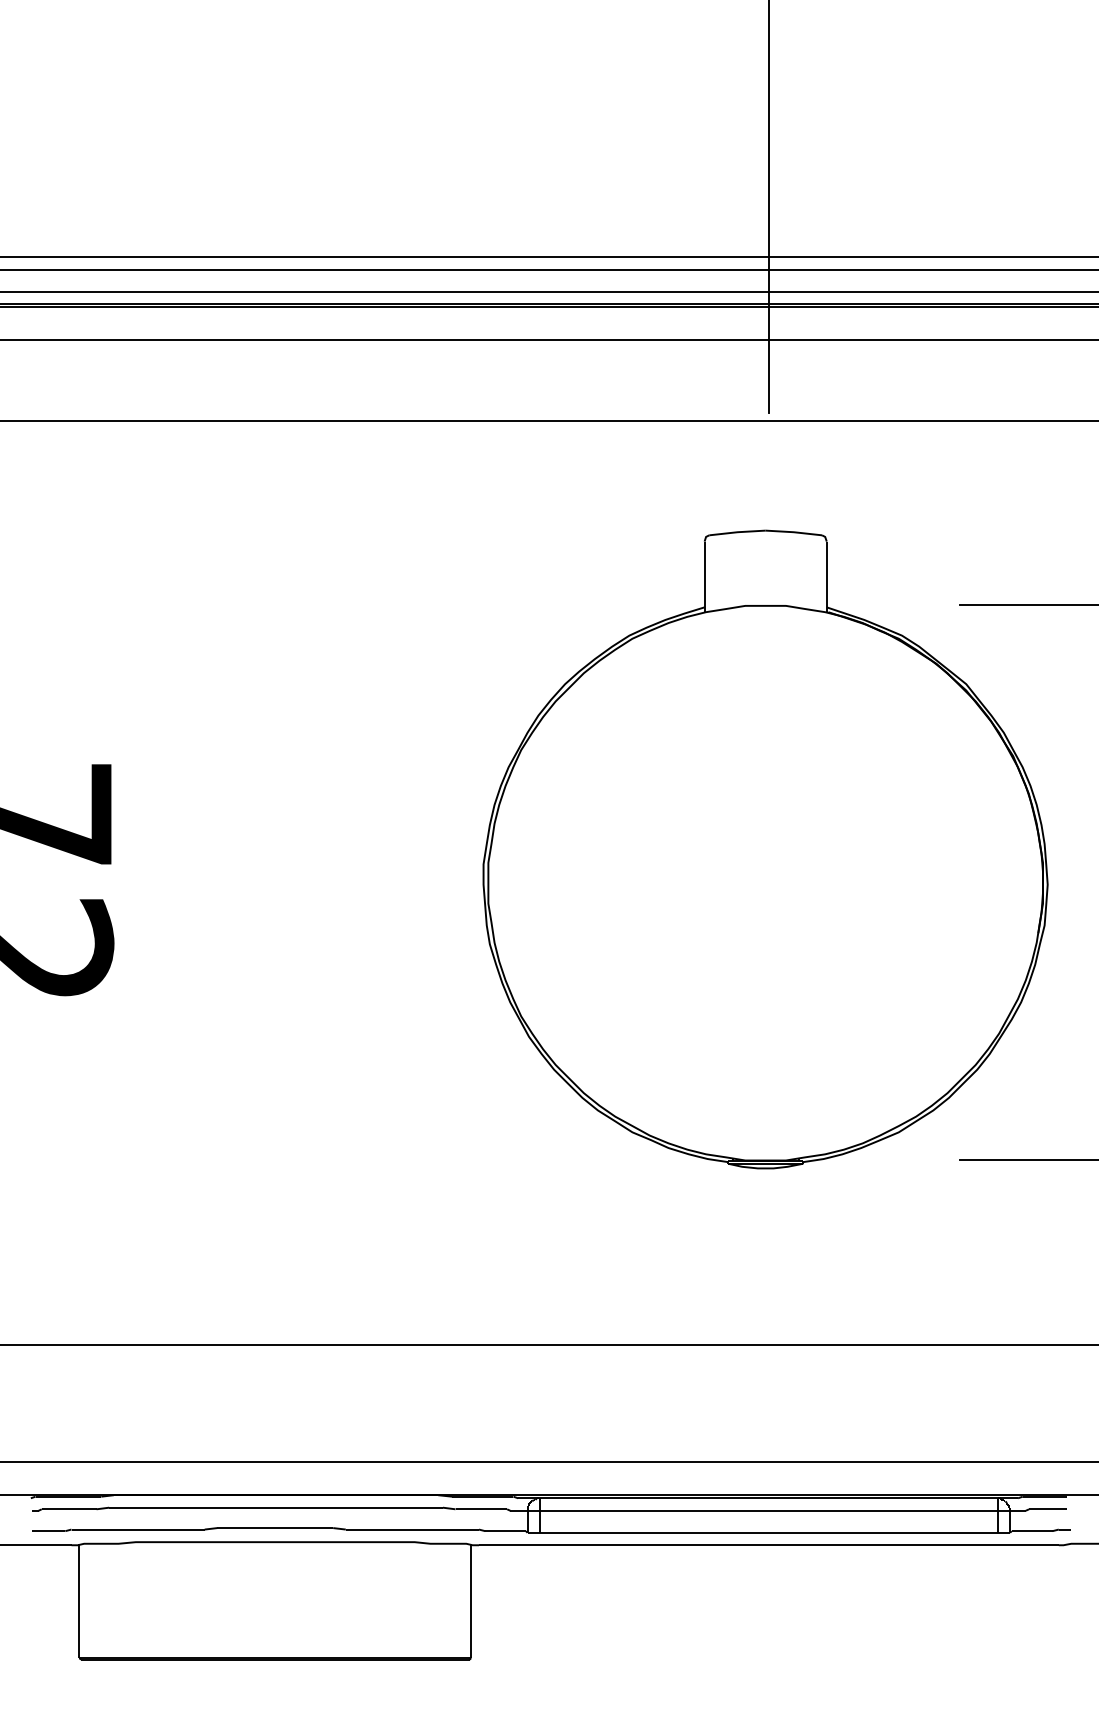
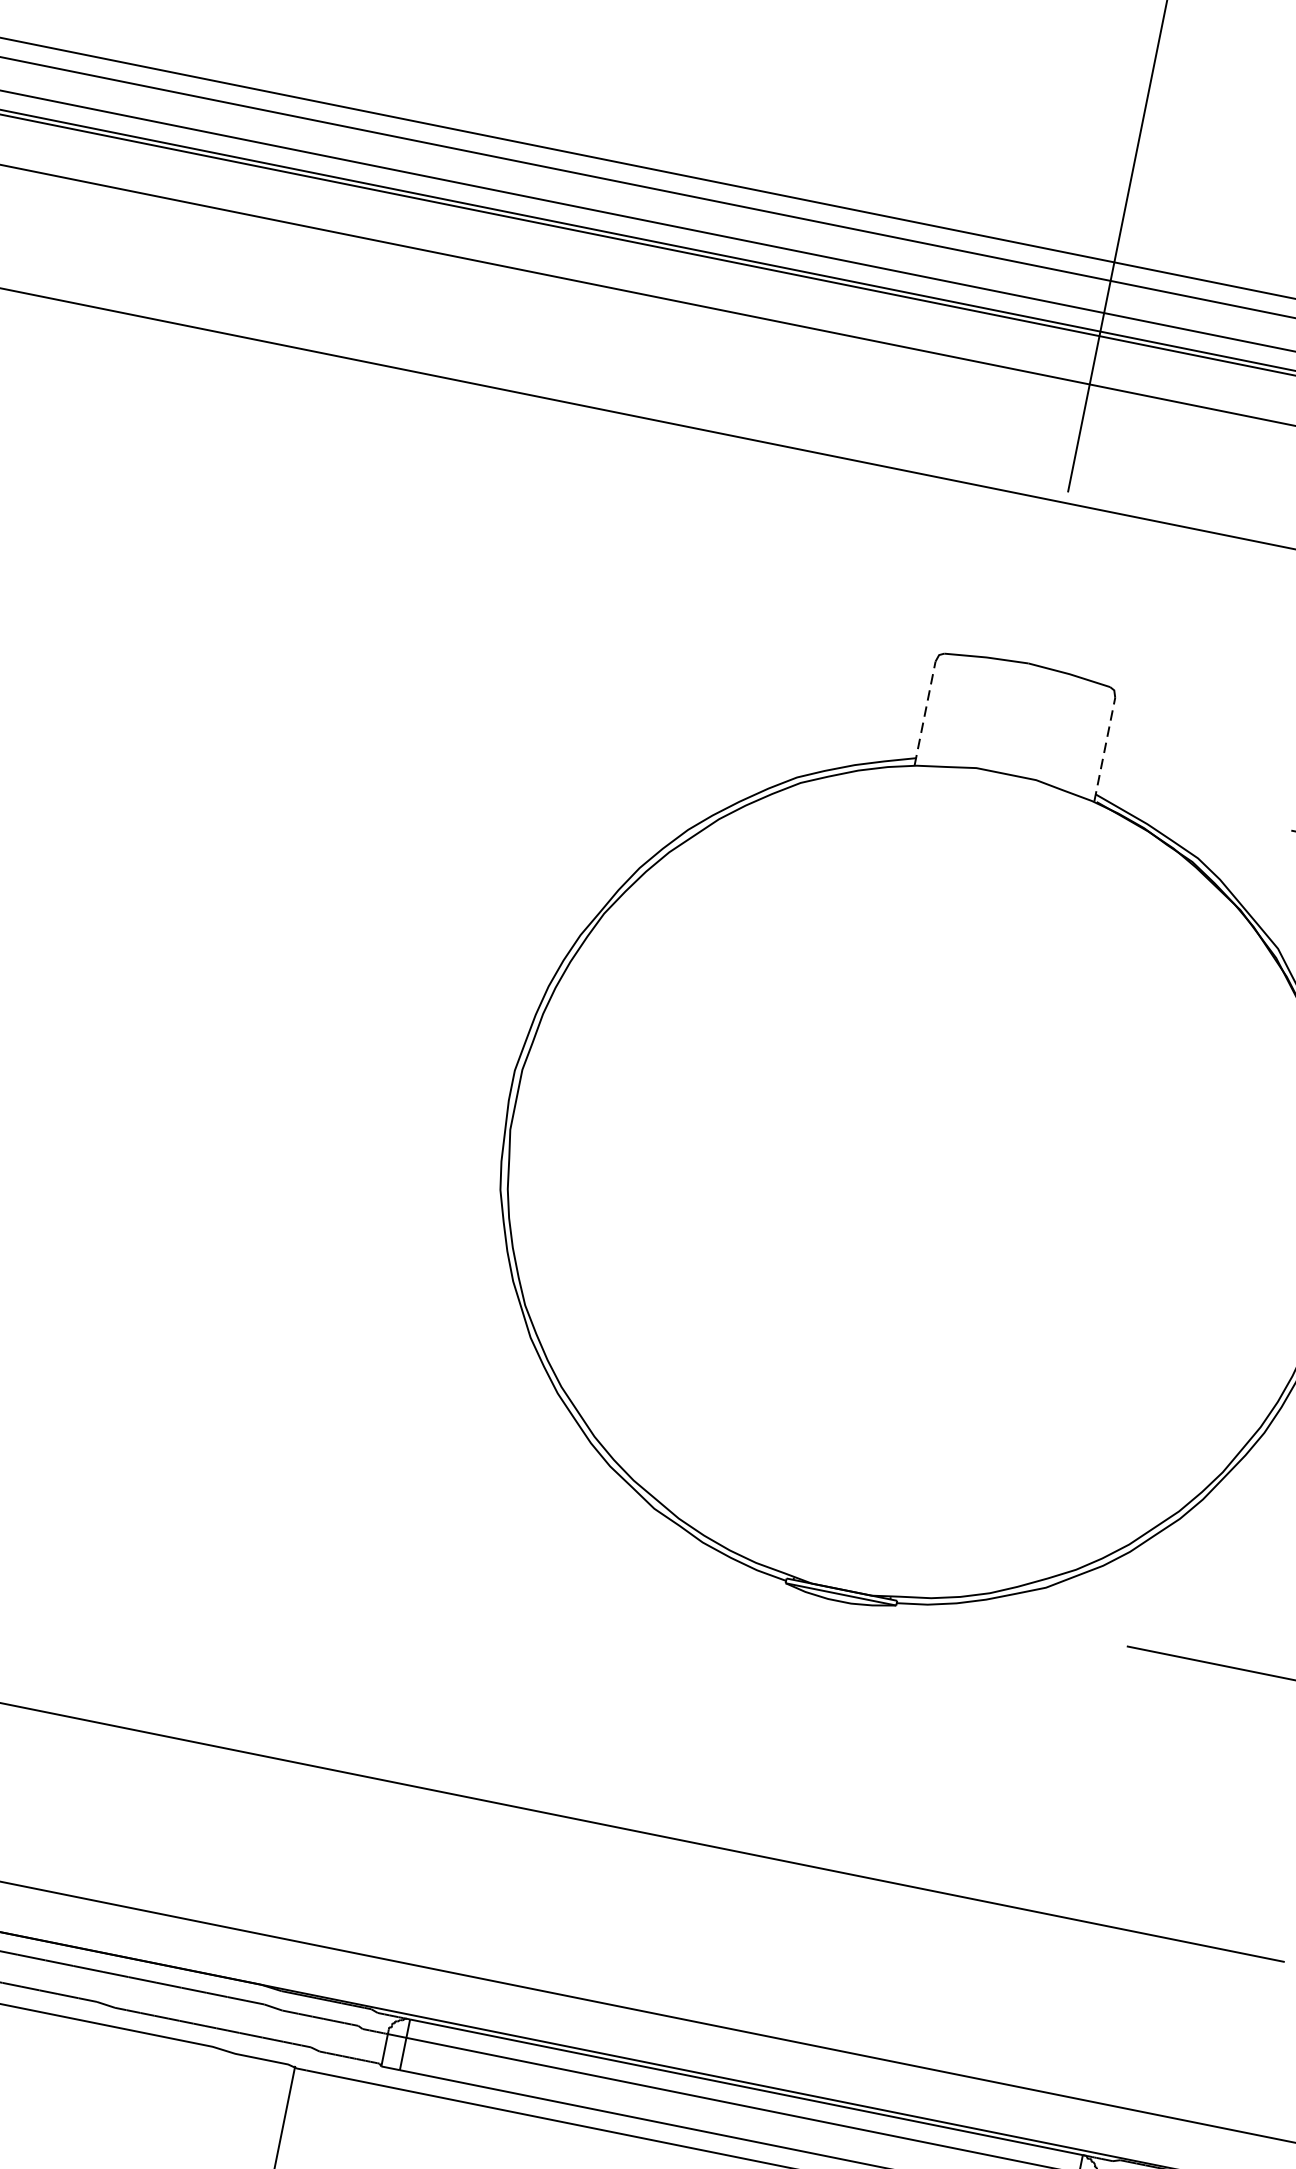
line: (704, 576) -> (925, 712), solid -> dashed
line: (826, 576) -> (1104, 748), solid -> dashed

